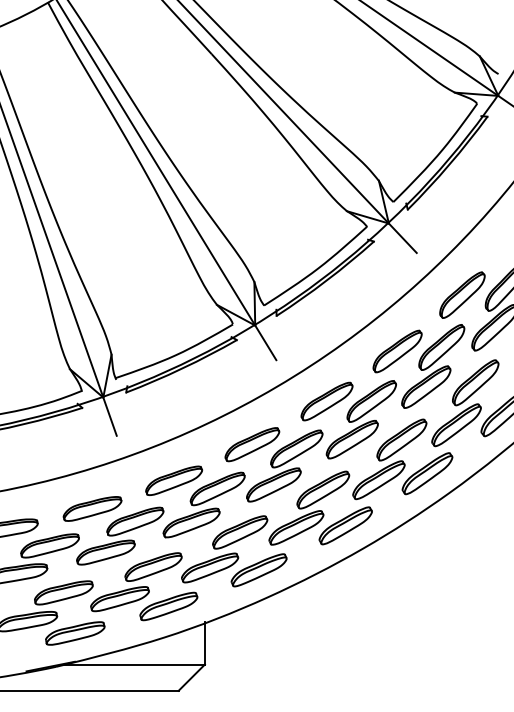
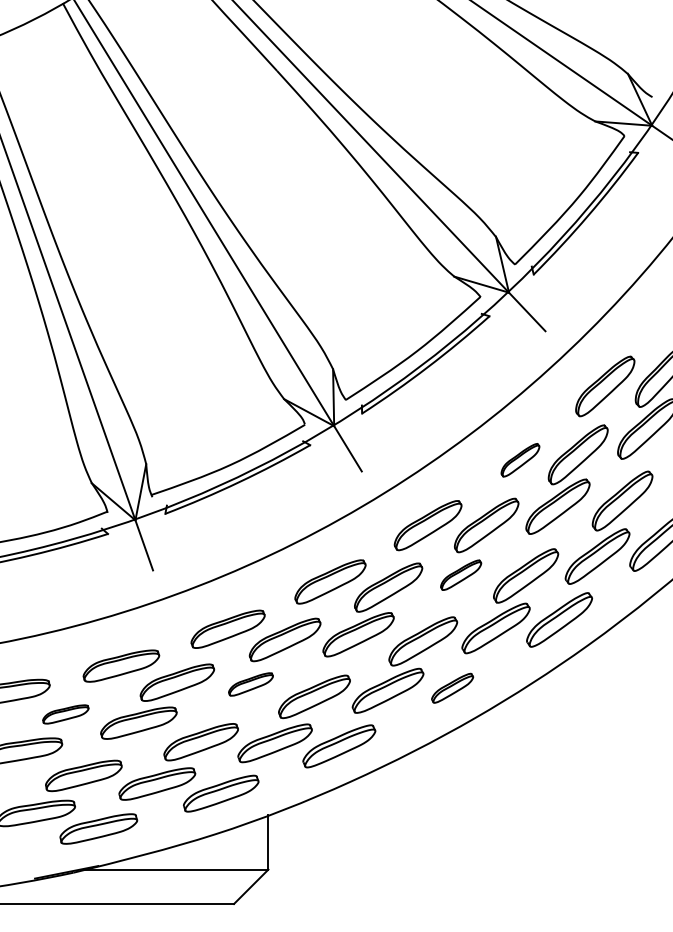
part: (397, 351) -> (520, 460), size x0.6
part: (351, 438) -> (460, 574), size x0.6
part: (191, 523) -> (250, 684), size x0.6
part: (345, 526) -> (452, 688), size x0.6
part: (49, 545) -> (65, 714), size x0.6

